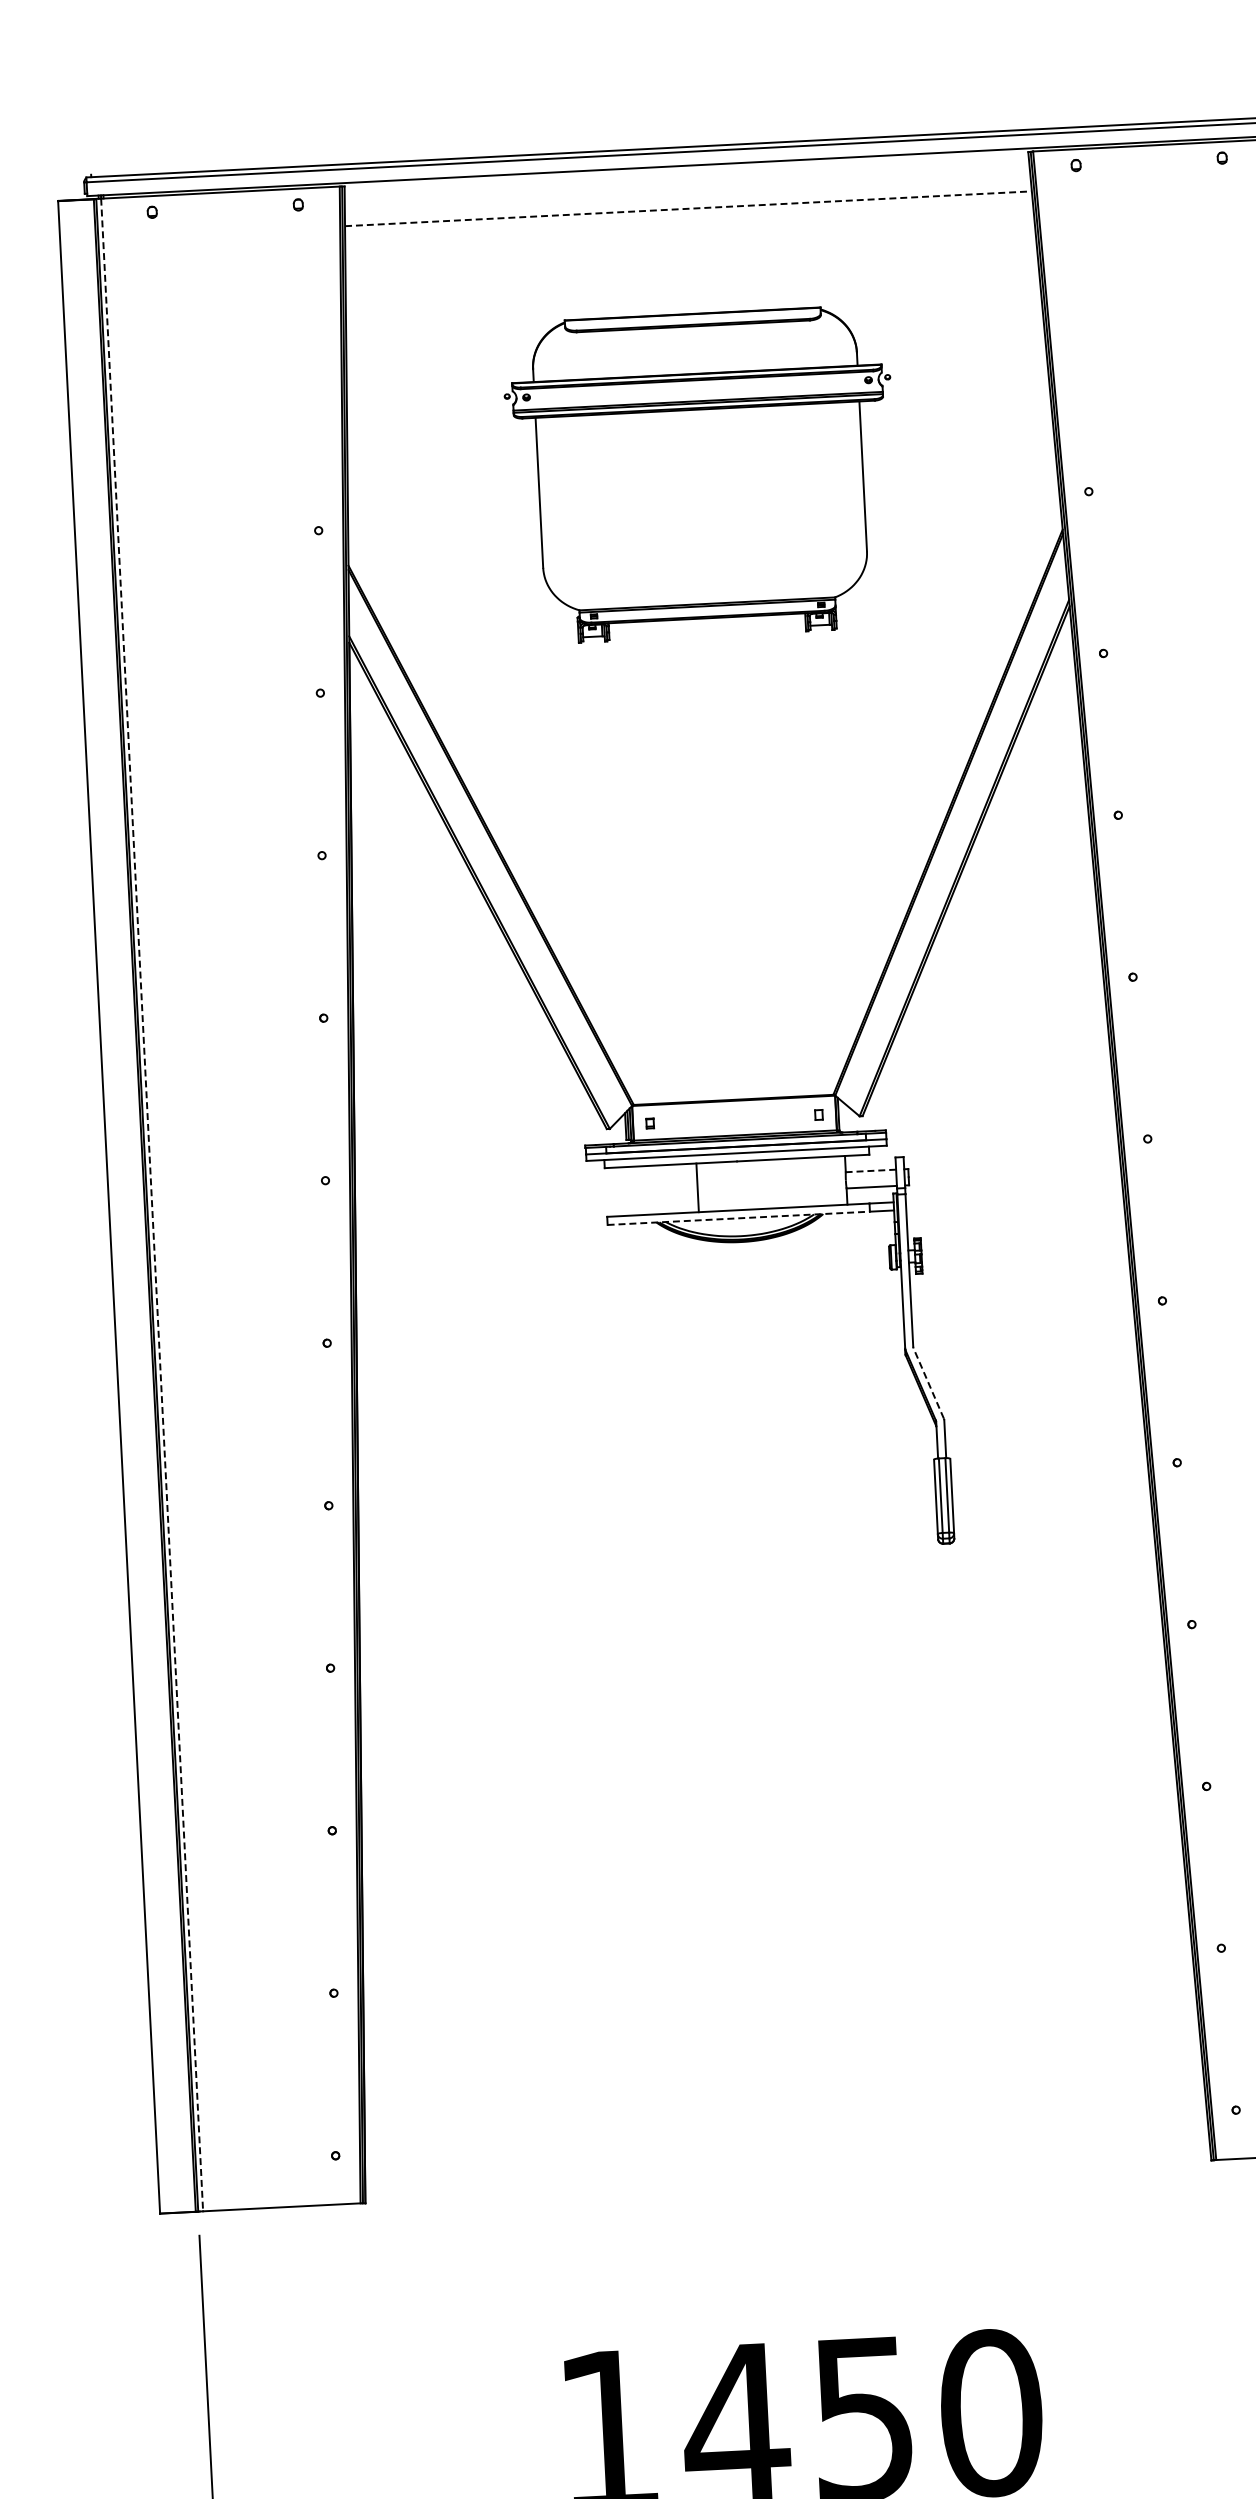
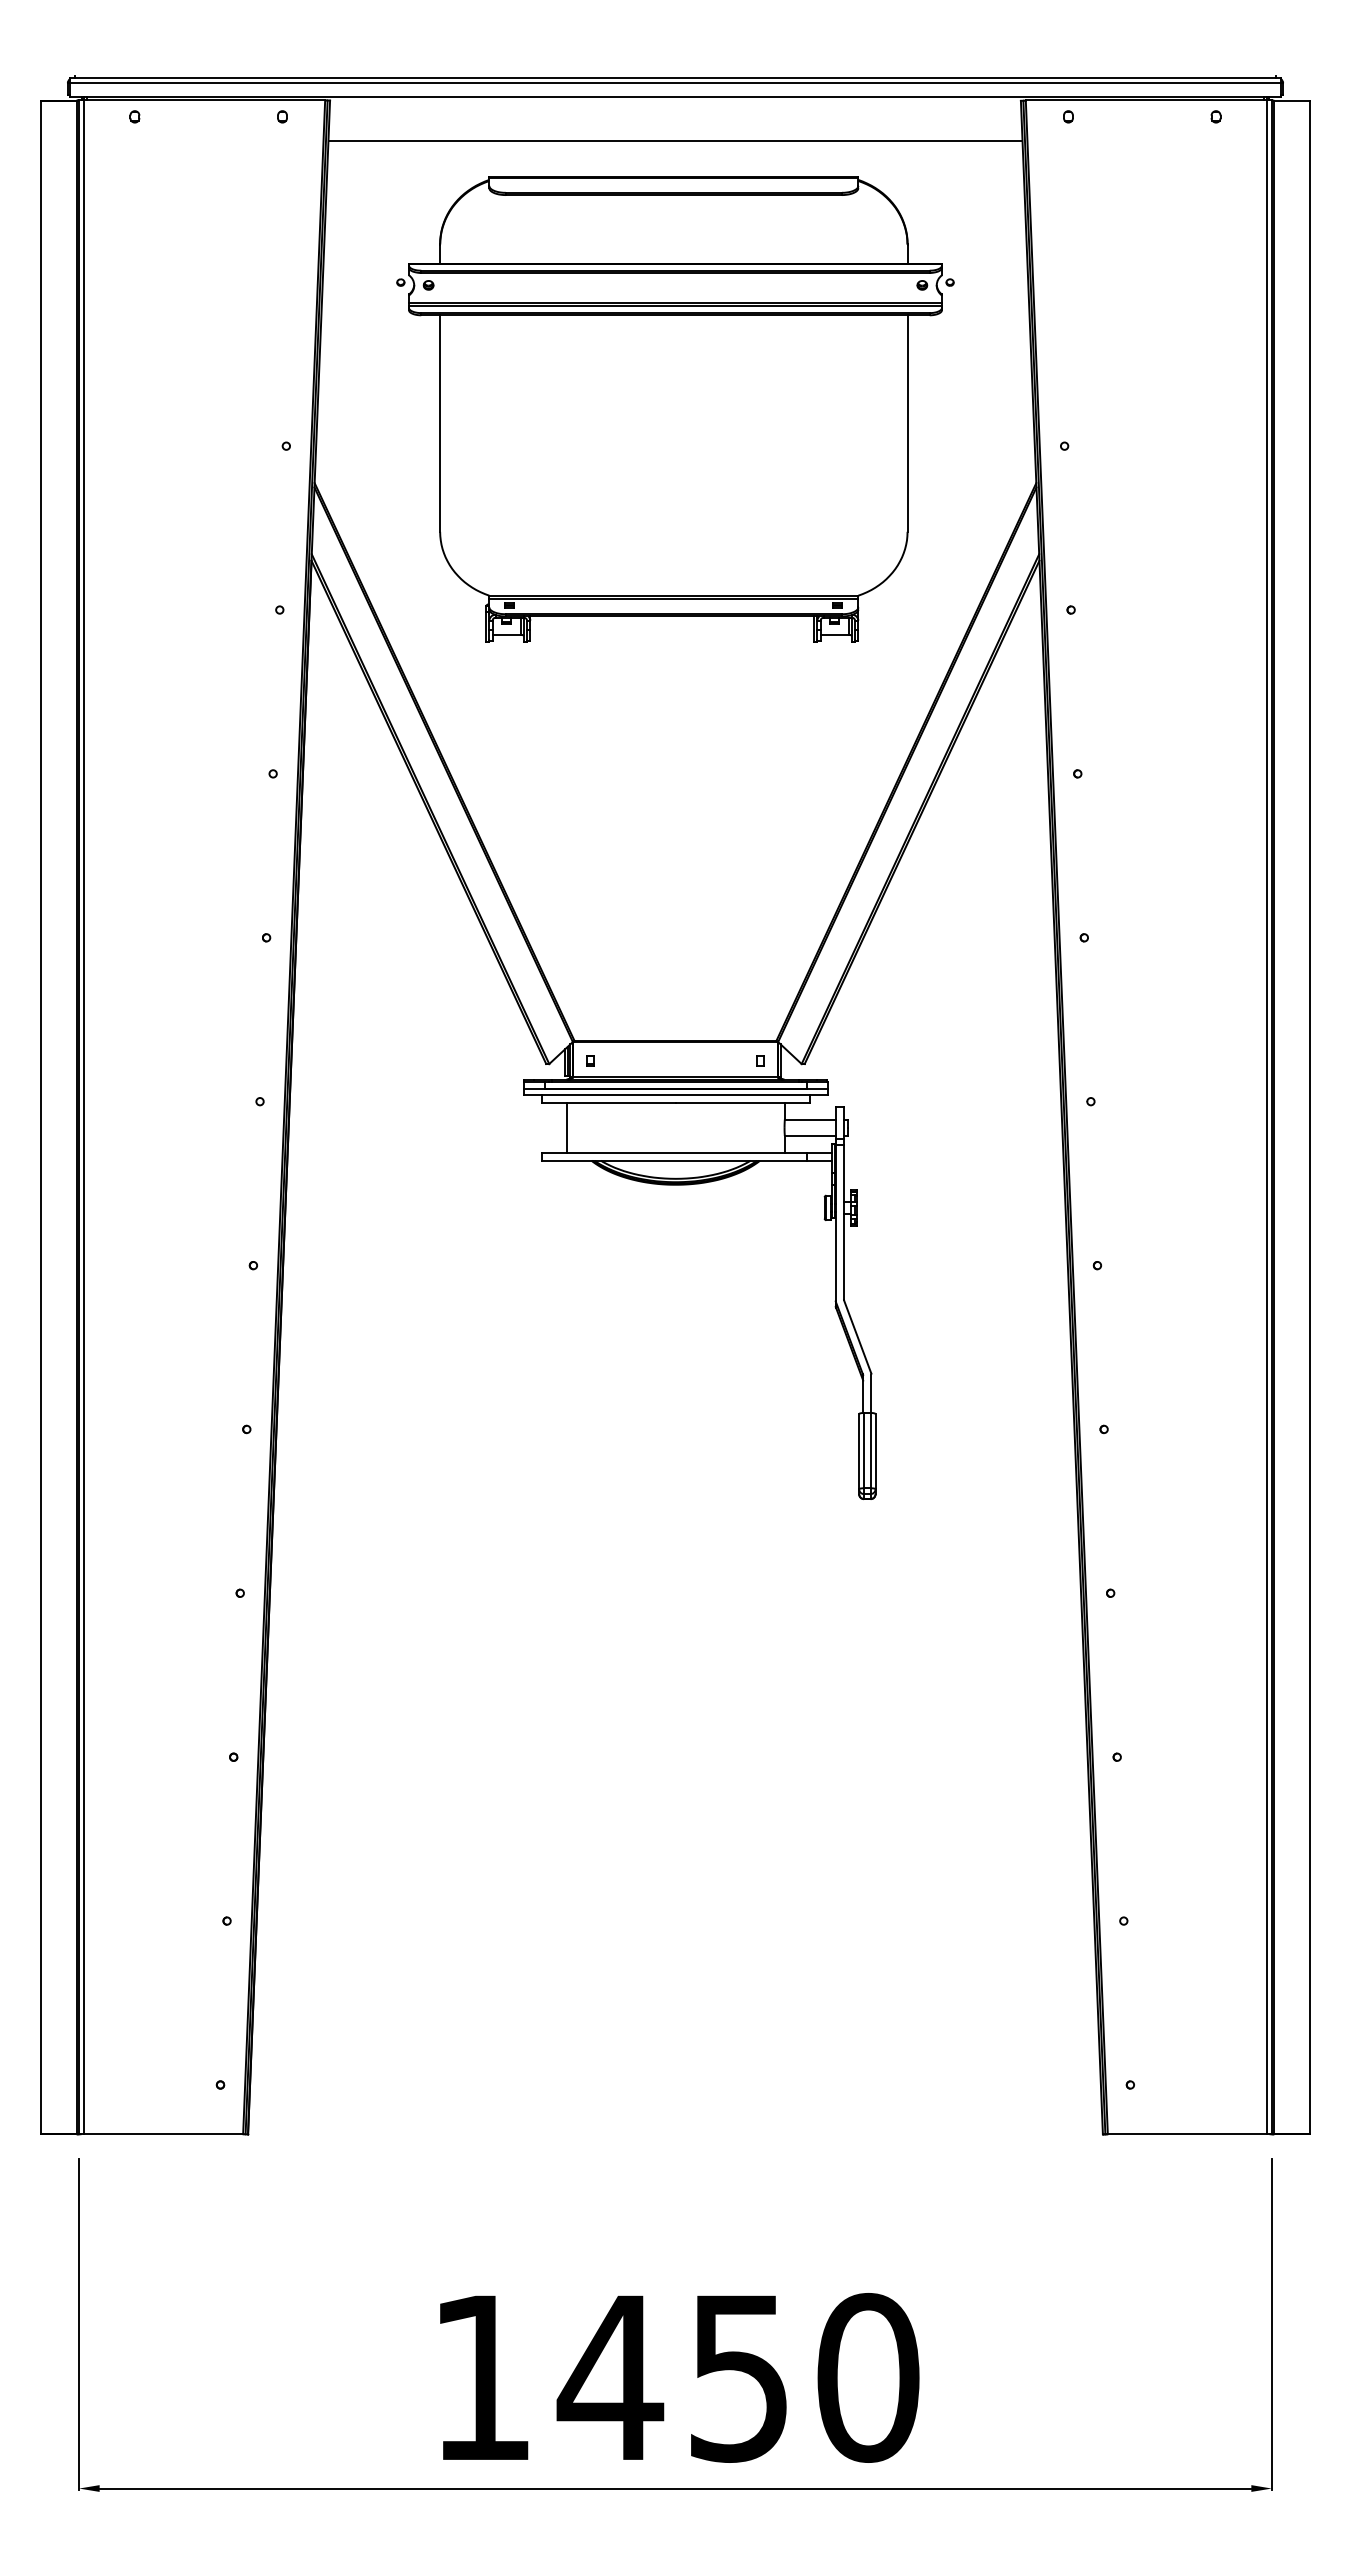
line: (688, 208) -> (675, 140), dashed -> solid
part: (701, 474) -> (675, 409), size x1.43
line: (870, 1170) -> (809, 1119), dashed -> solid
line: (697, 1187) -> (566, 1127), moved
line: (152, 1205) -> (84, 1117), dashed -> solid
line: (738, 1218) -> (674, 1160), dashed -> solid
line: (928, 1383) -> (857, 1336), dashed -> solid

